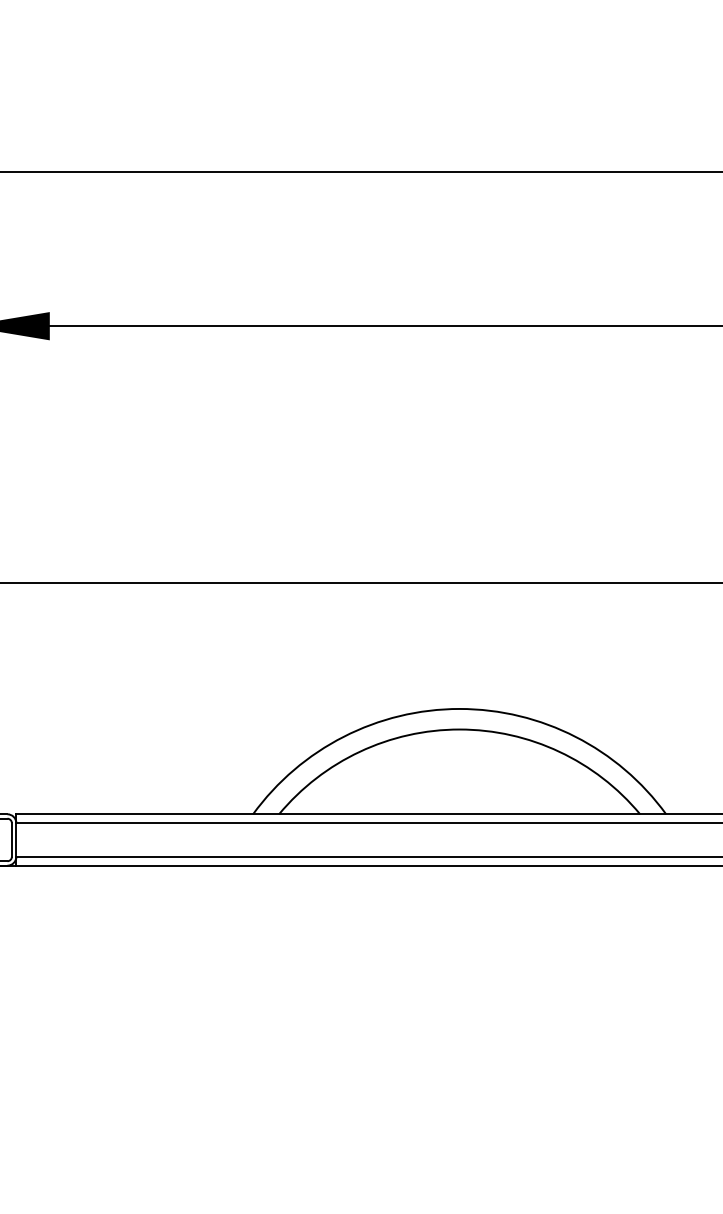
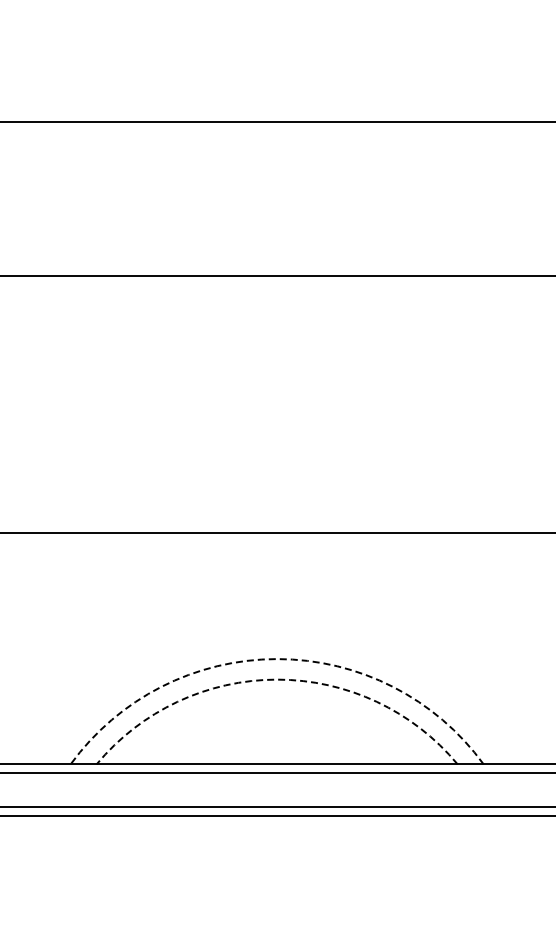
arc: (459, 708) -> (277, 658), solid -> dashed
arc: (459, 729) -> (277, 679), solid -> dashed

